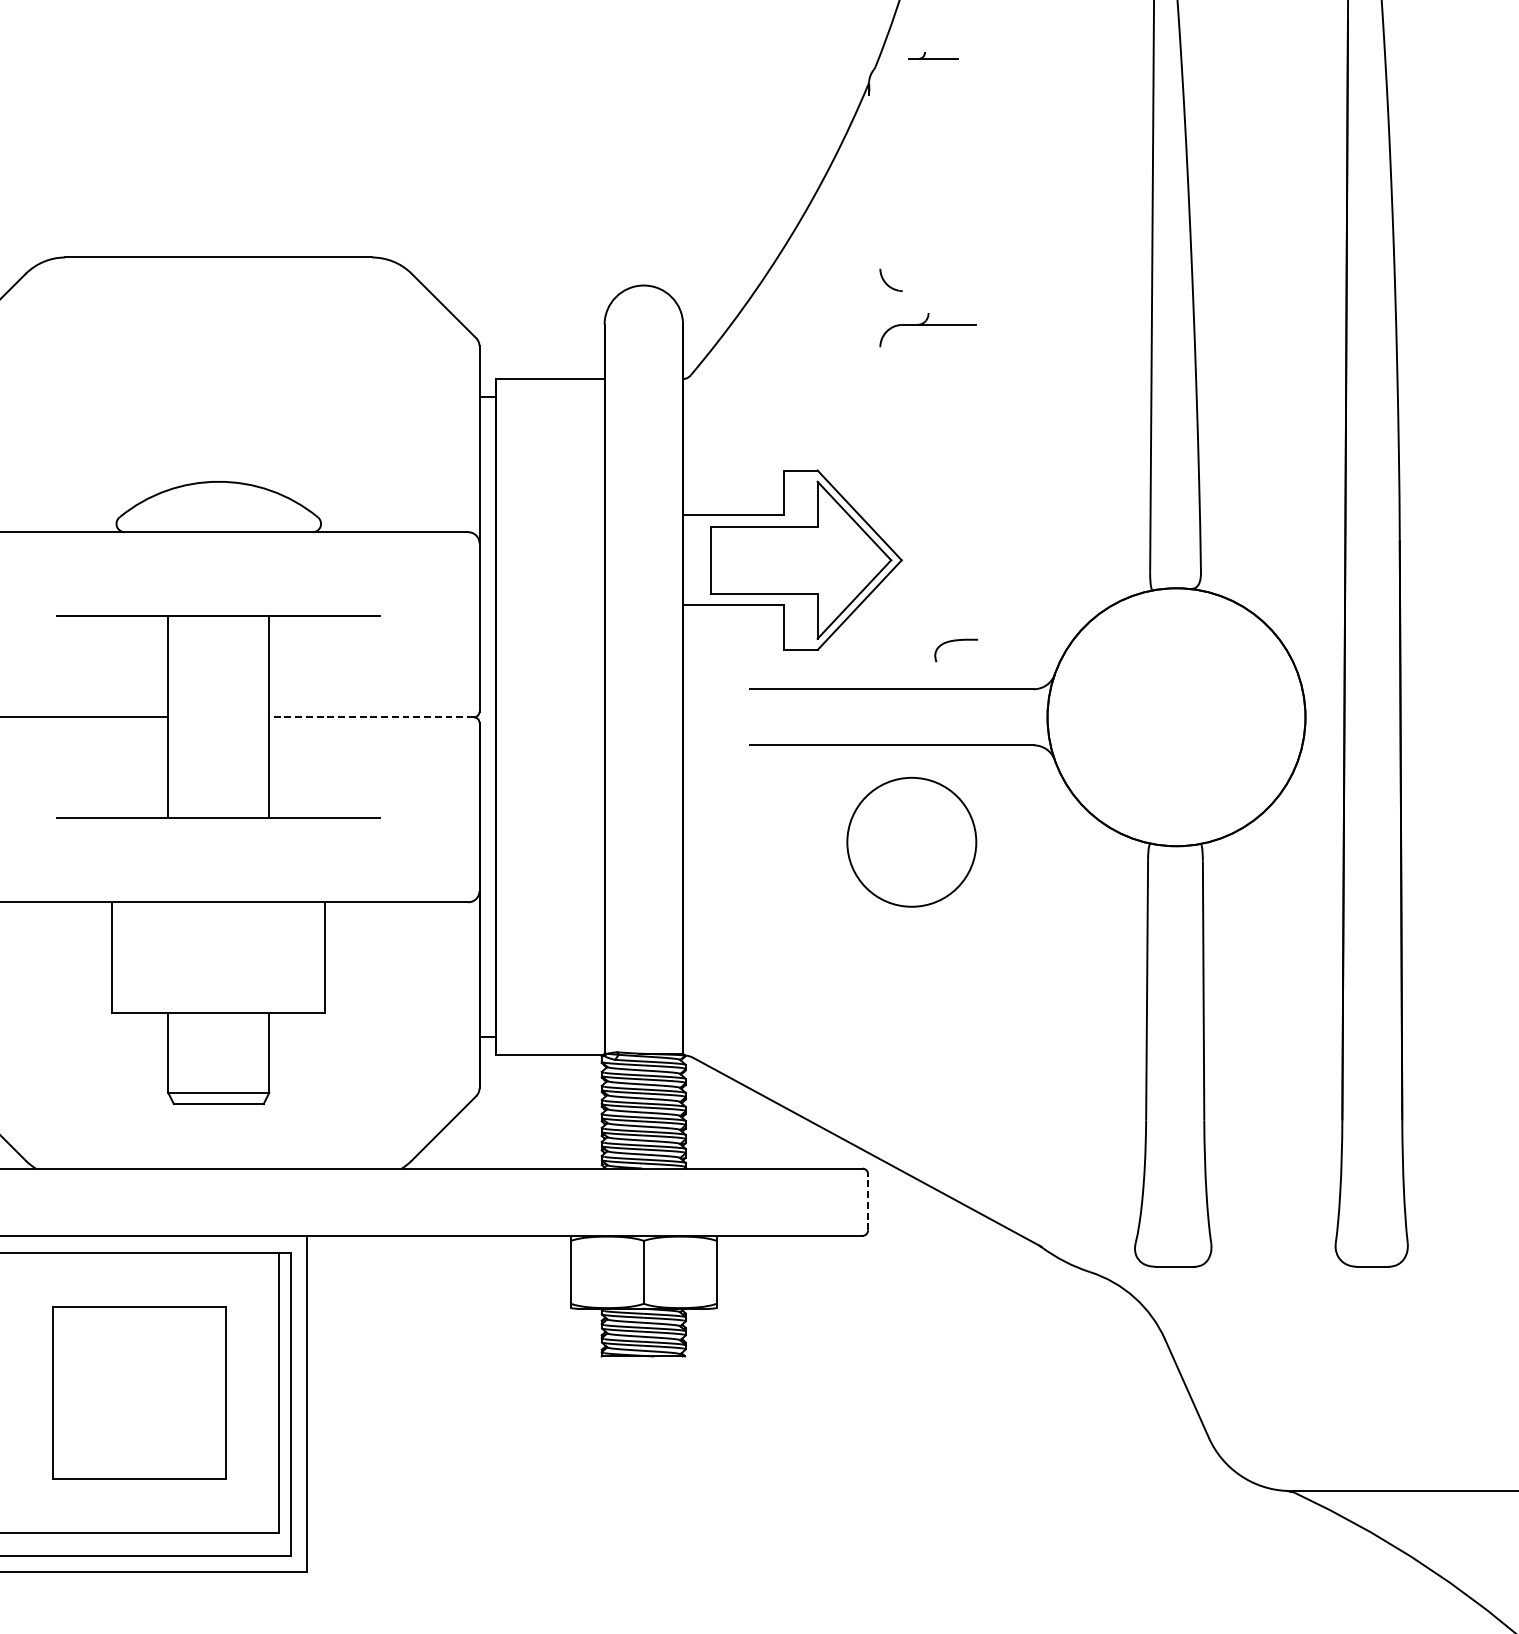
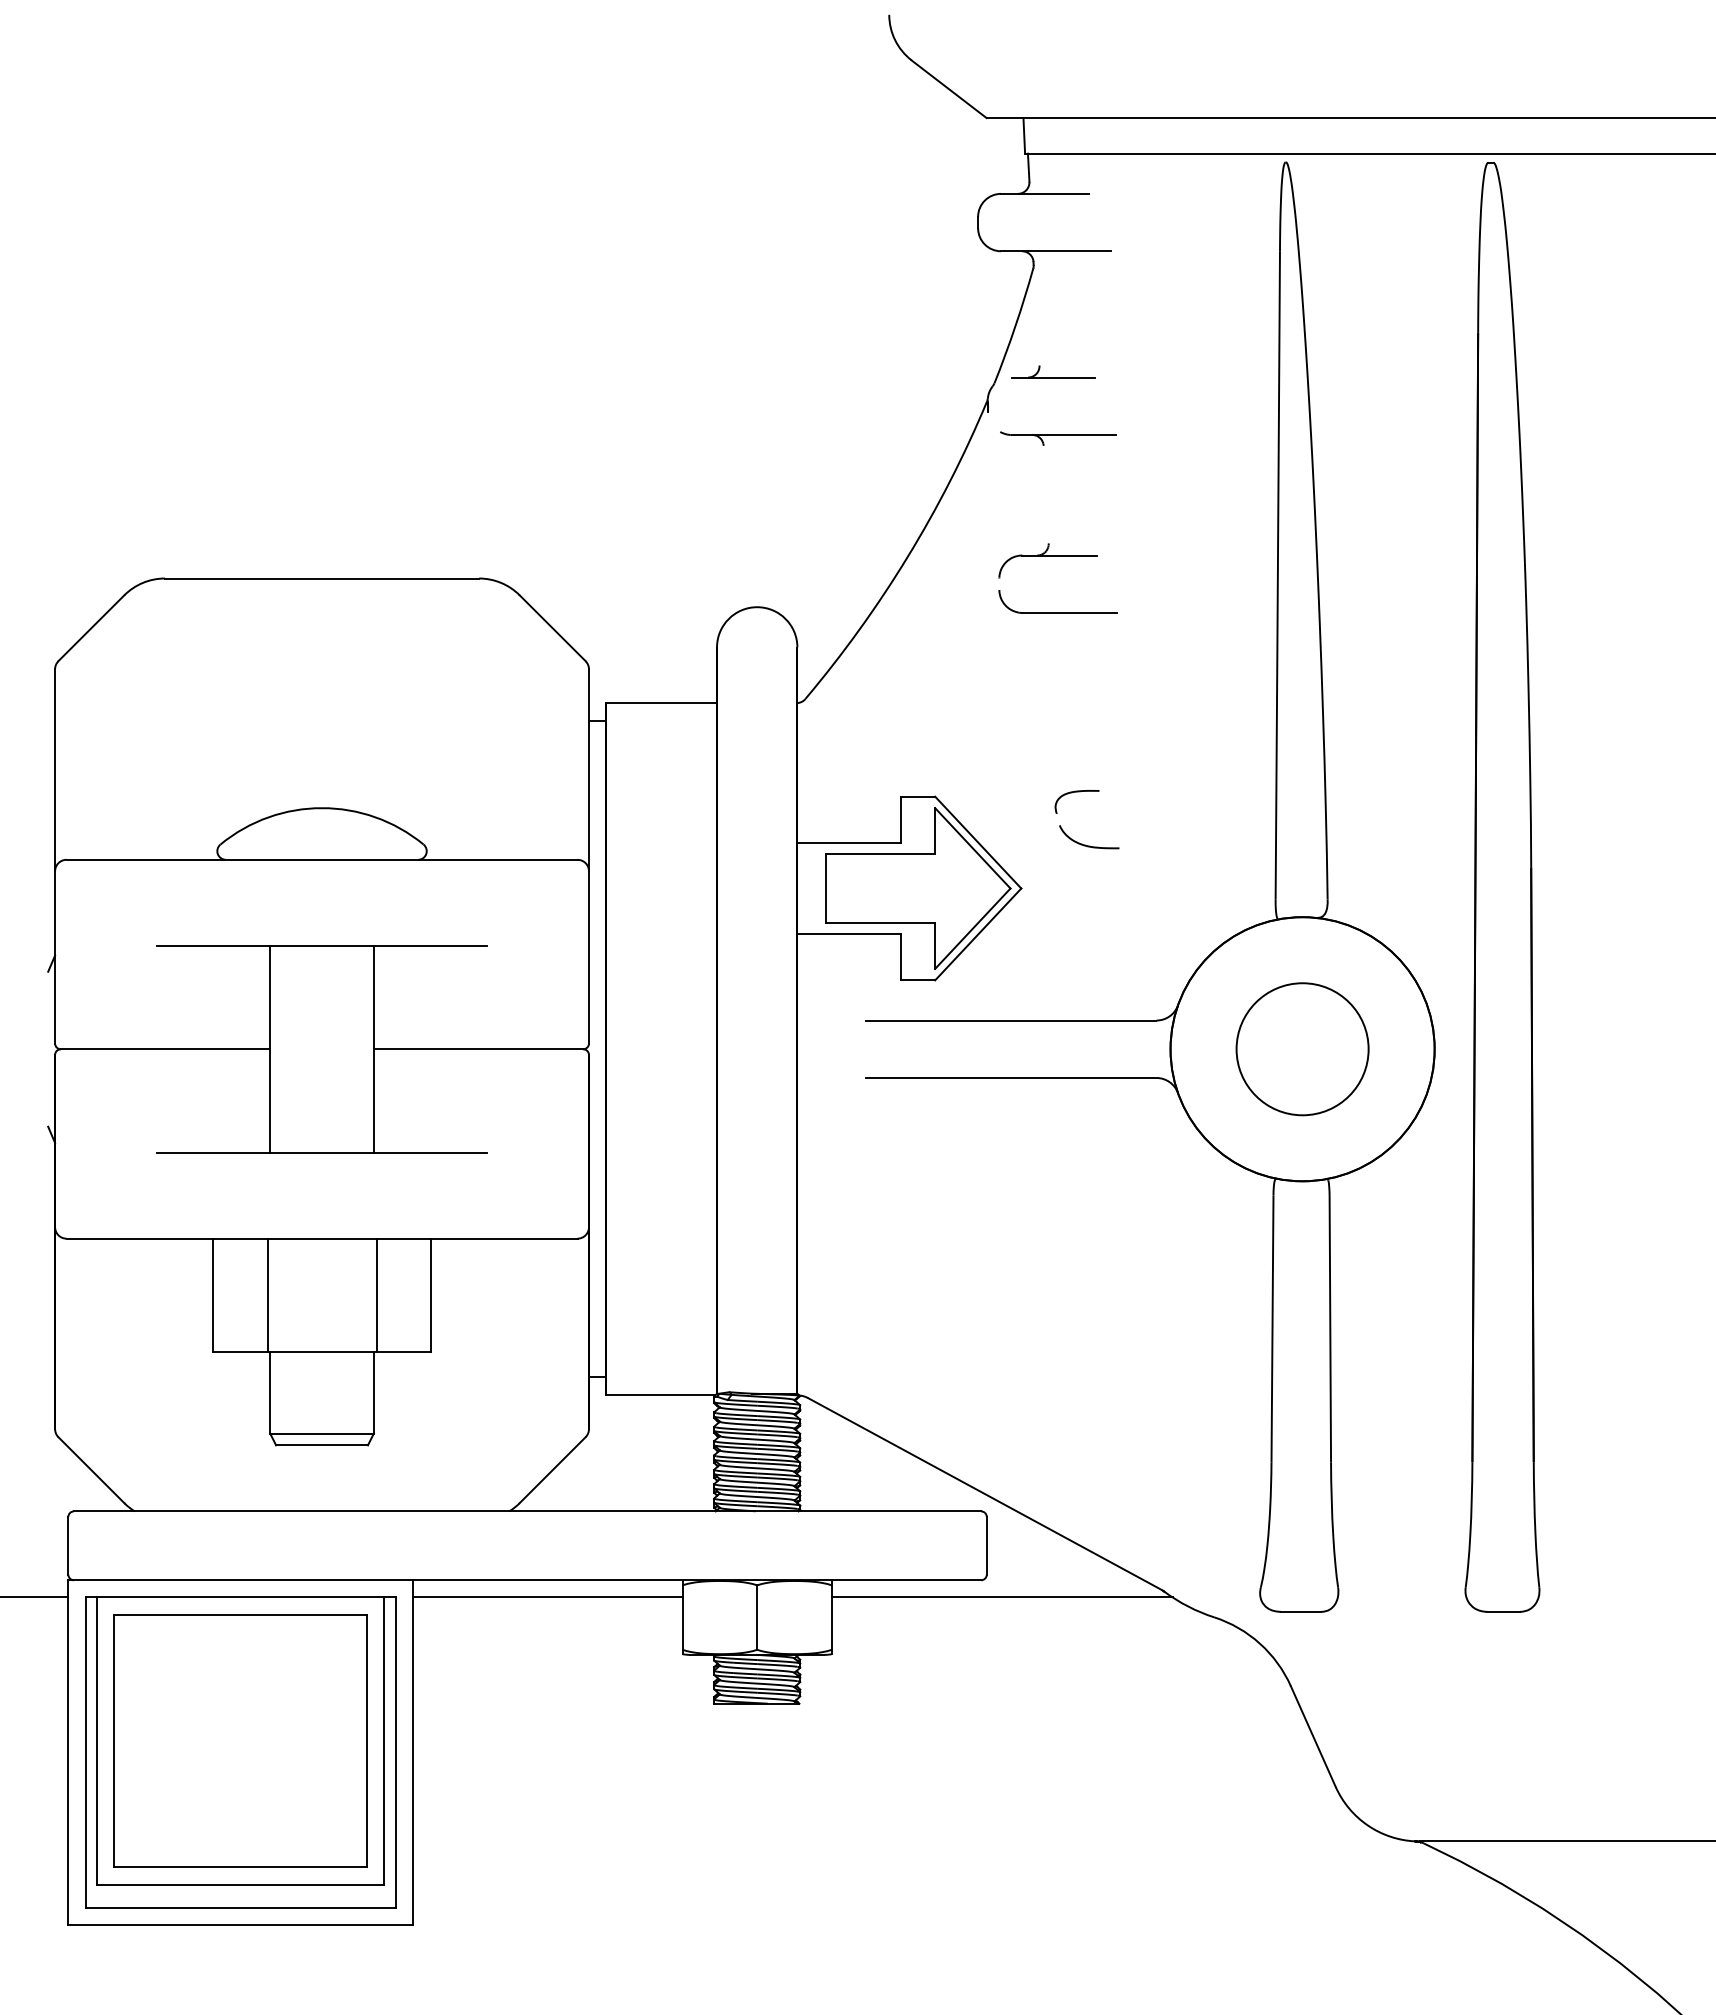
part: (933, 55) -> (1053, 371), size x1.67
part: (938, 120) -> (1058, 438), added
line: (948, 290) -> (1069, 612), added
part: (927, 329) -> (1047, 560), moved
curve: (968, 518) -> (1089, 845), added
curve: (951, 642) -> (1072, 793), moved
line: (371, 717) -> (478, 1049), dashed -> solid
circle: (911, 842) -> (1302, 1049), moved
line: (165, 956) -> (267, 1294), added
line: (271, 956) -> (376, 1294), added
line: (867, 1201) -> (986, 1545), dashed -> solid
line: (439, 1252) -> (547, 1597), added
line: (882, 1252) -> (1001, 1597), added
part: (139, 1392) -> (240, 1740), size x1.43

